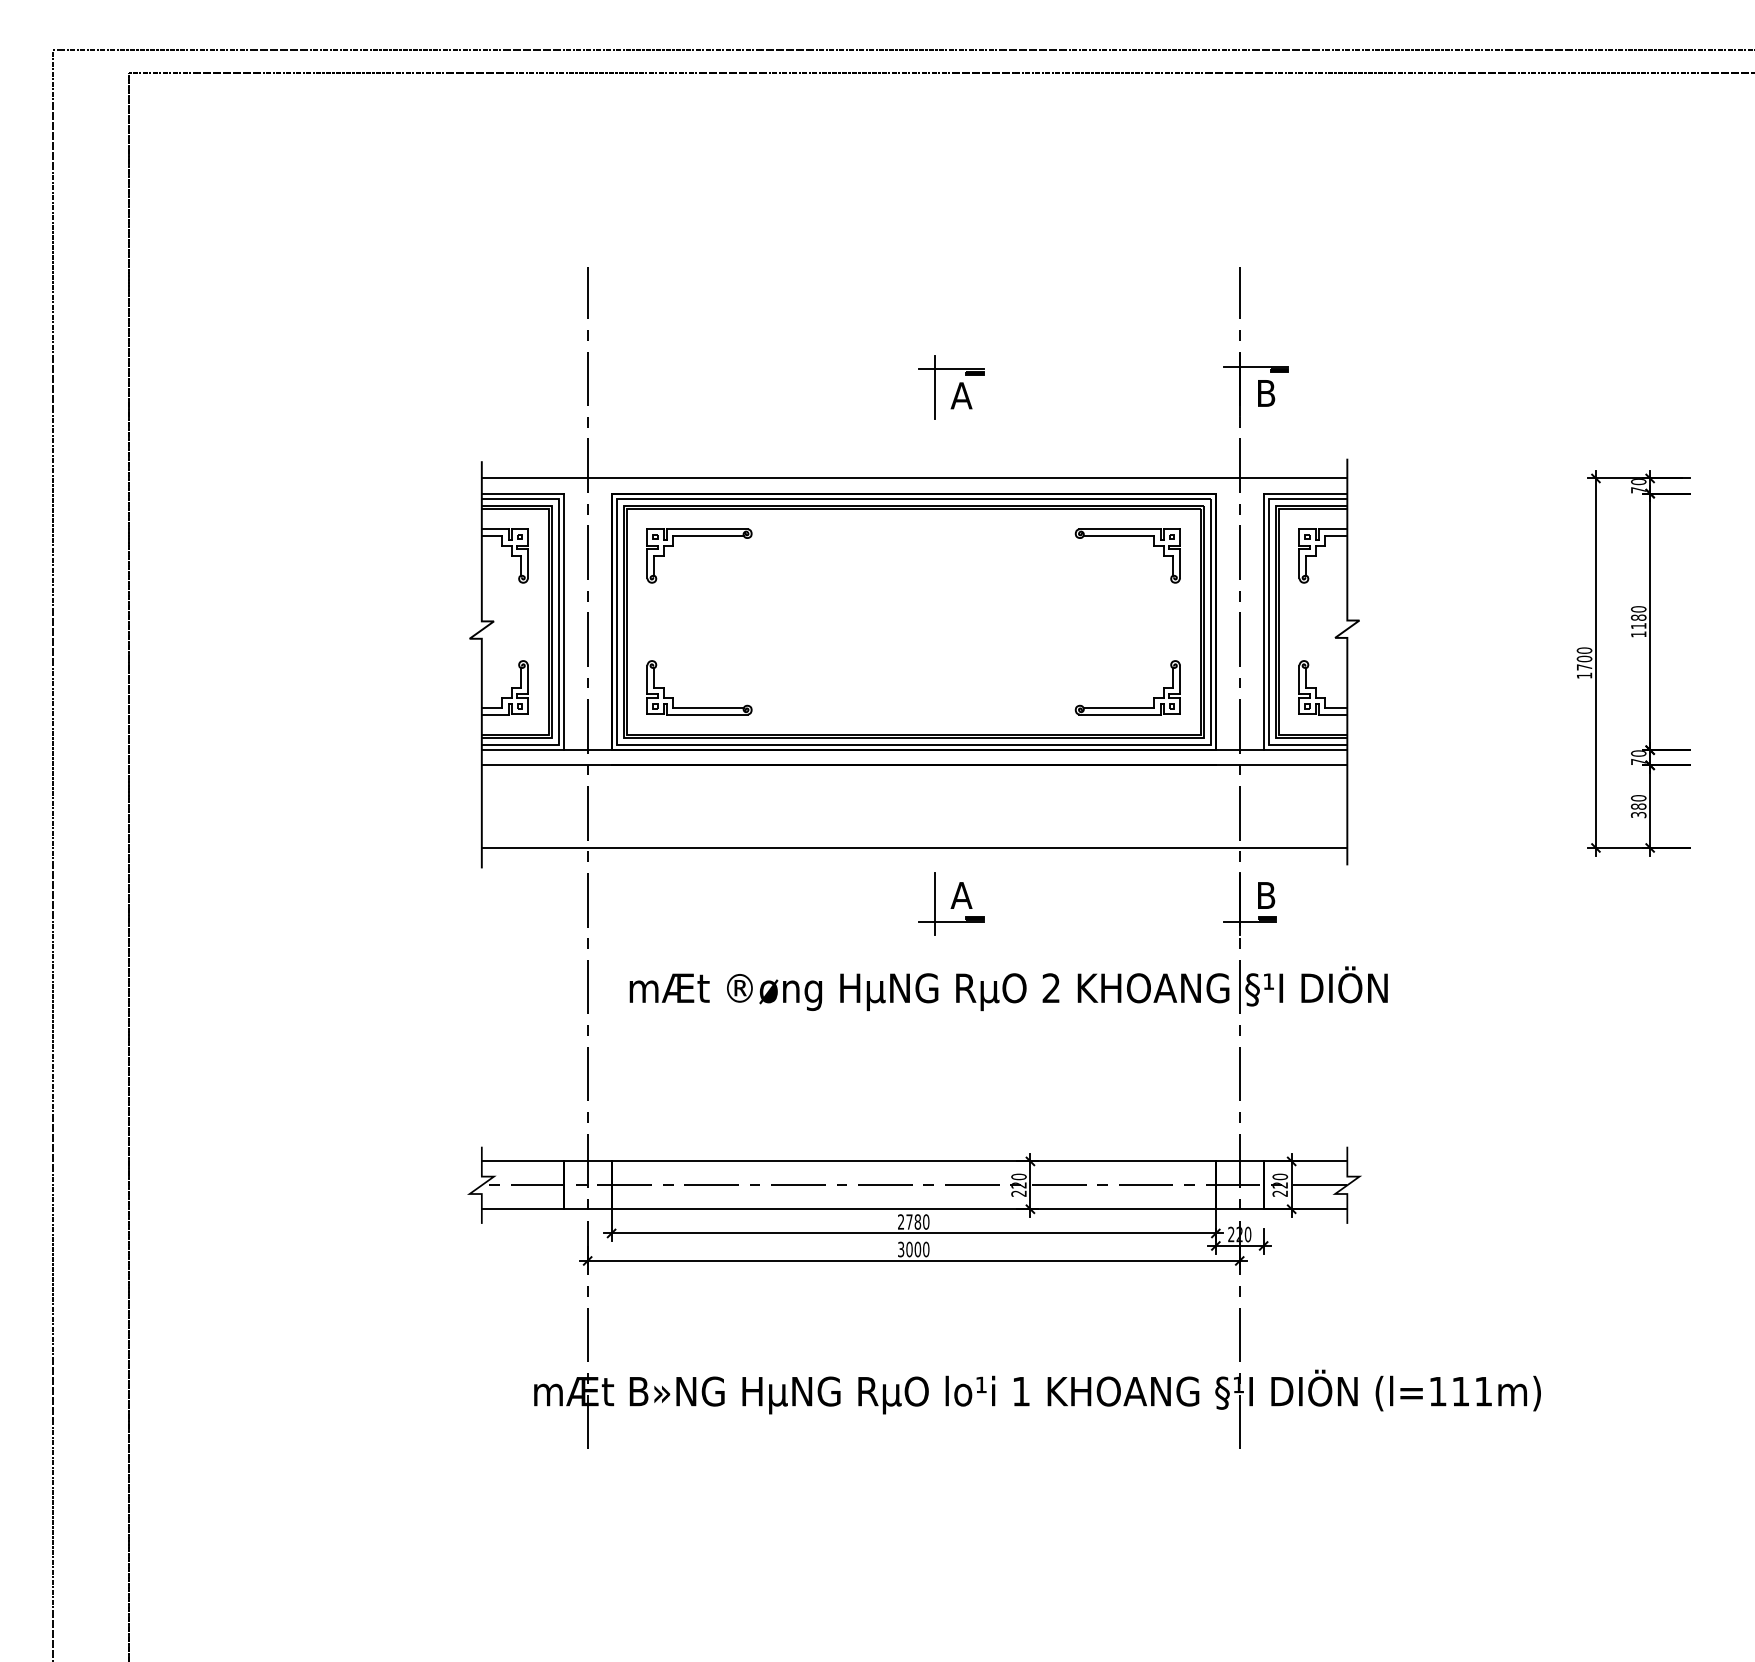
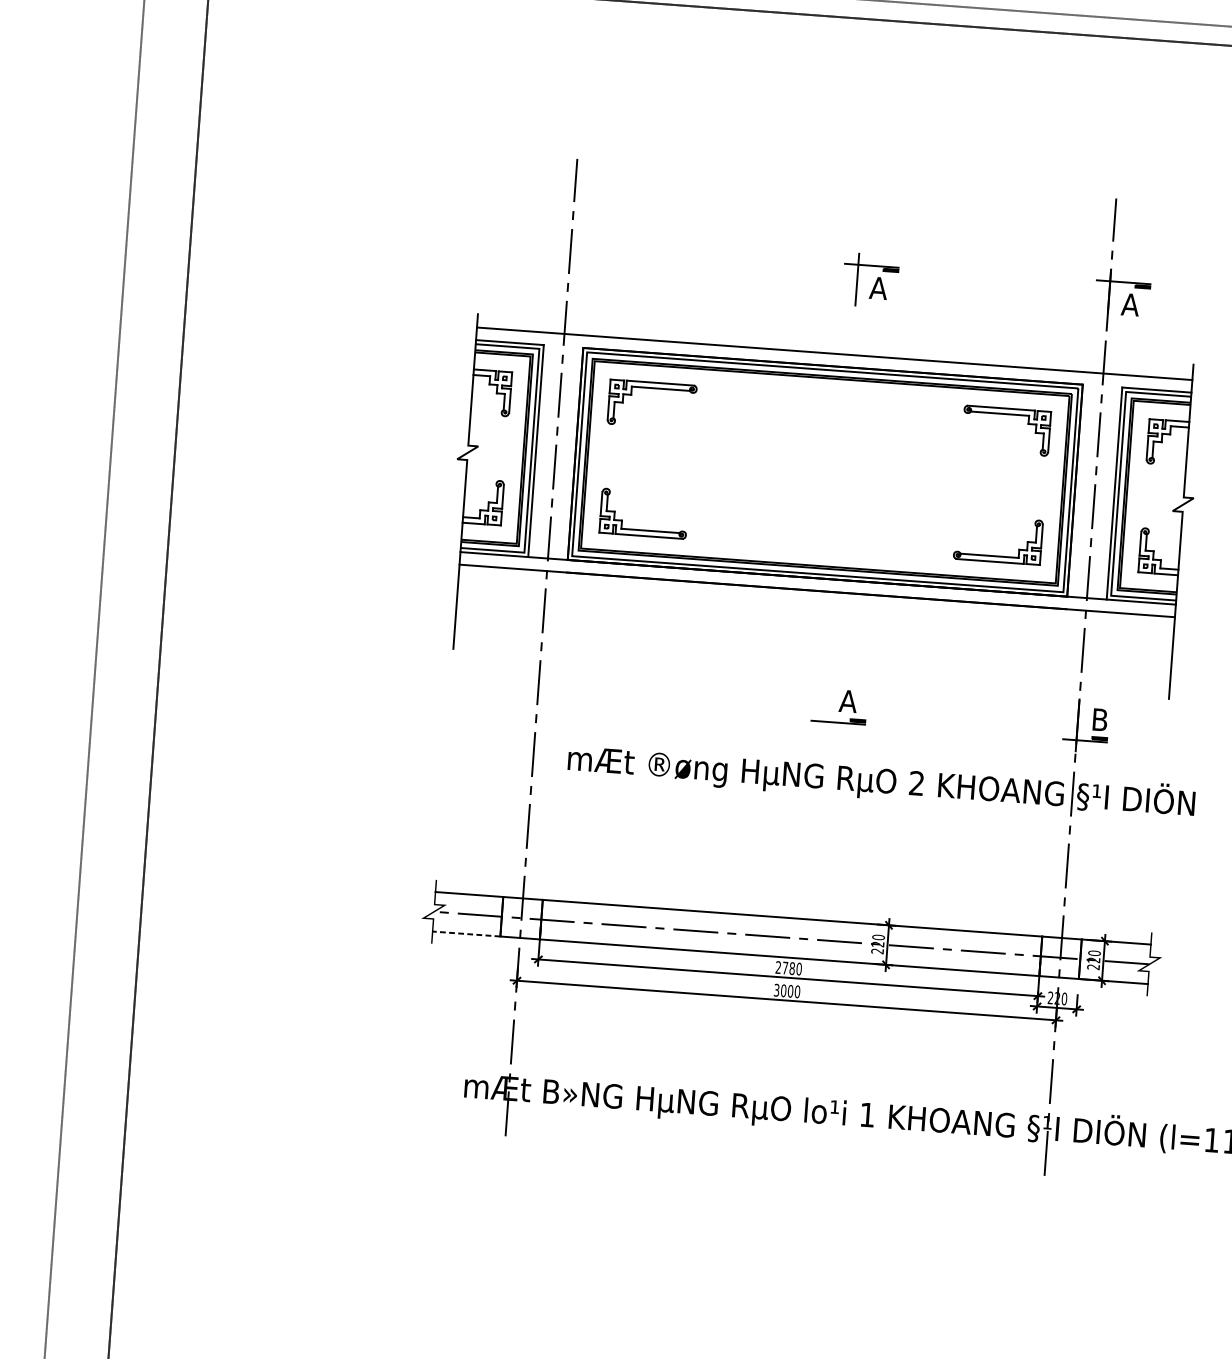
text: (1265, 393) -> (1129, 304), B -> A
line: (914, 847) -> (812, 658), removed
line: (935, 903) -> (826, 706), removed
line: (522, 1209) -> (466, 934), solid -> dashed

